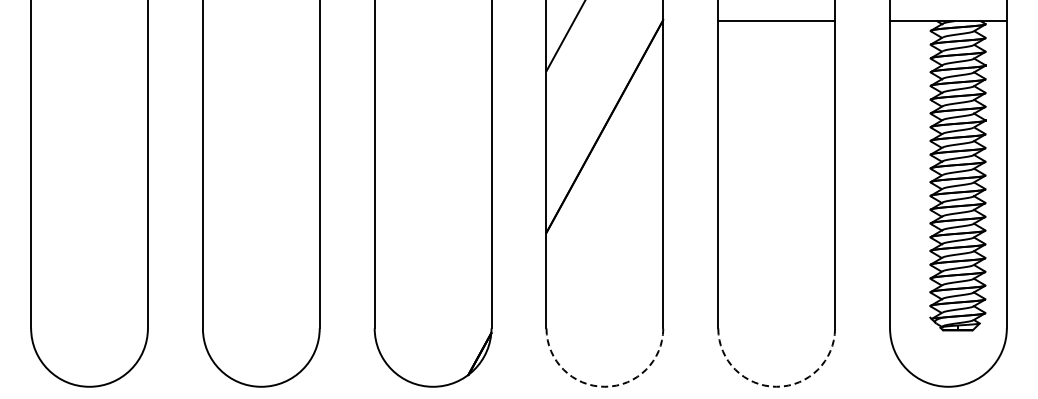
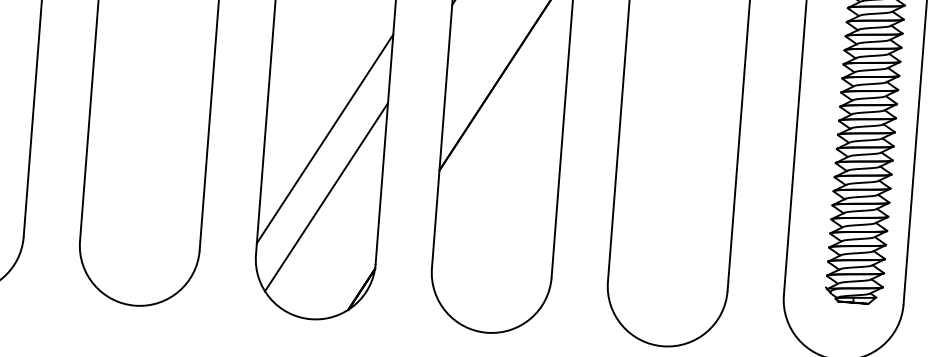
line: (432, 210) -> (324, 138), added
line: (438, 267) -> (326, 197), added
arc: (604, 386) -> (486, 332), dashed -> solid
arc: (776, 386) -> (663, 345), dashed -> solid

